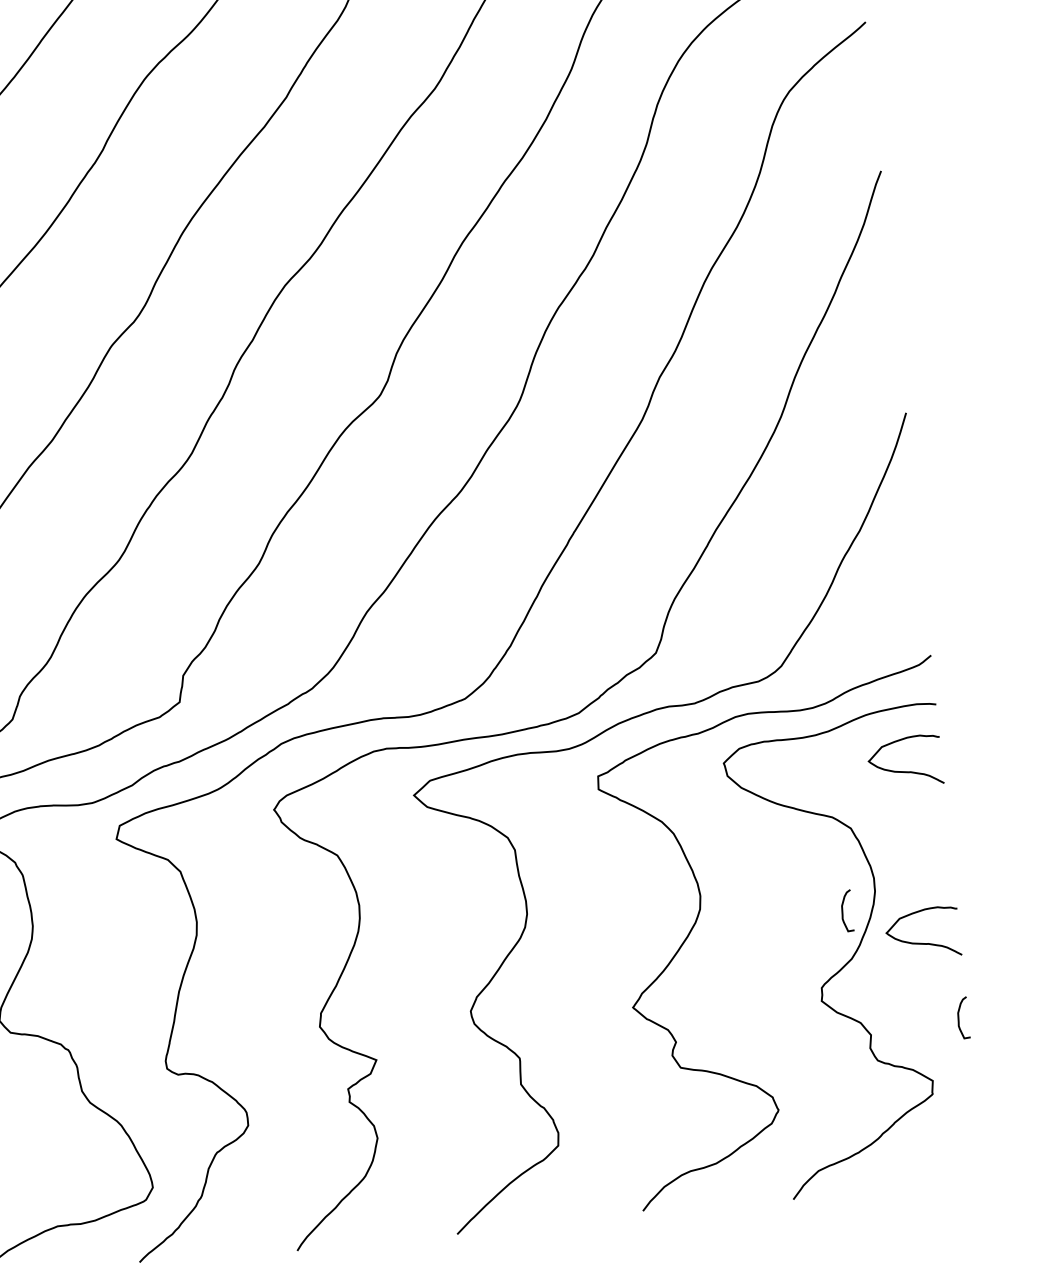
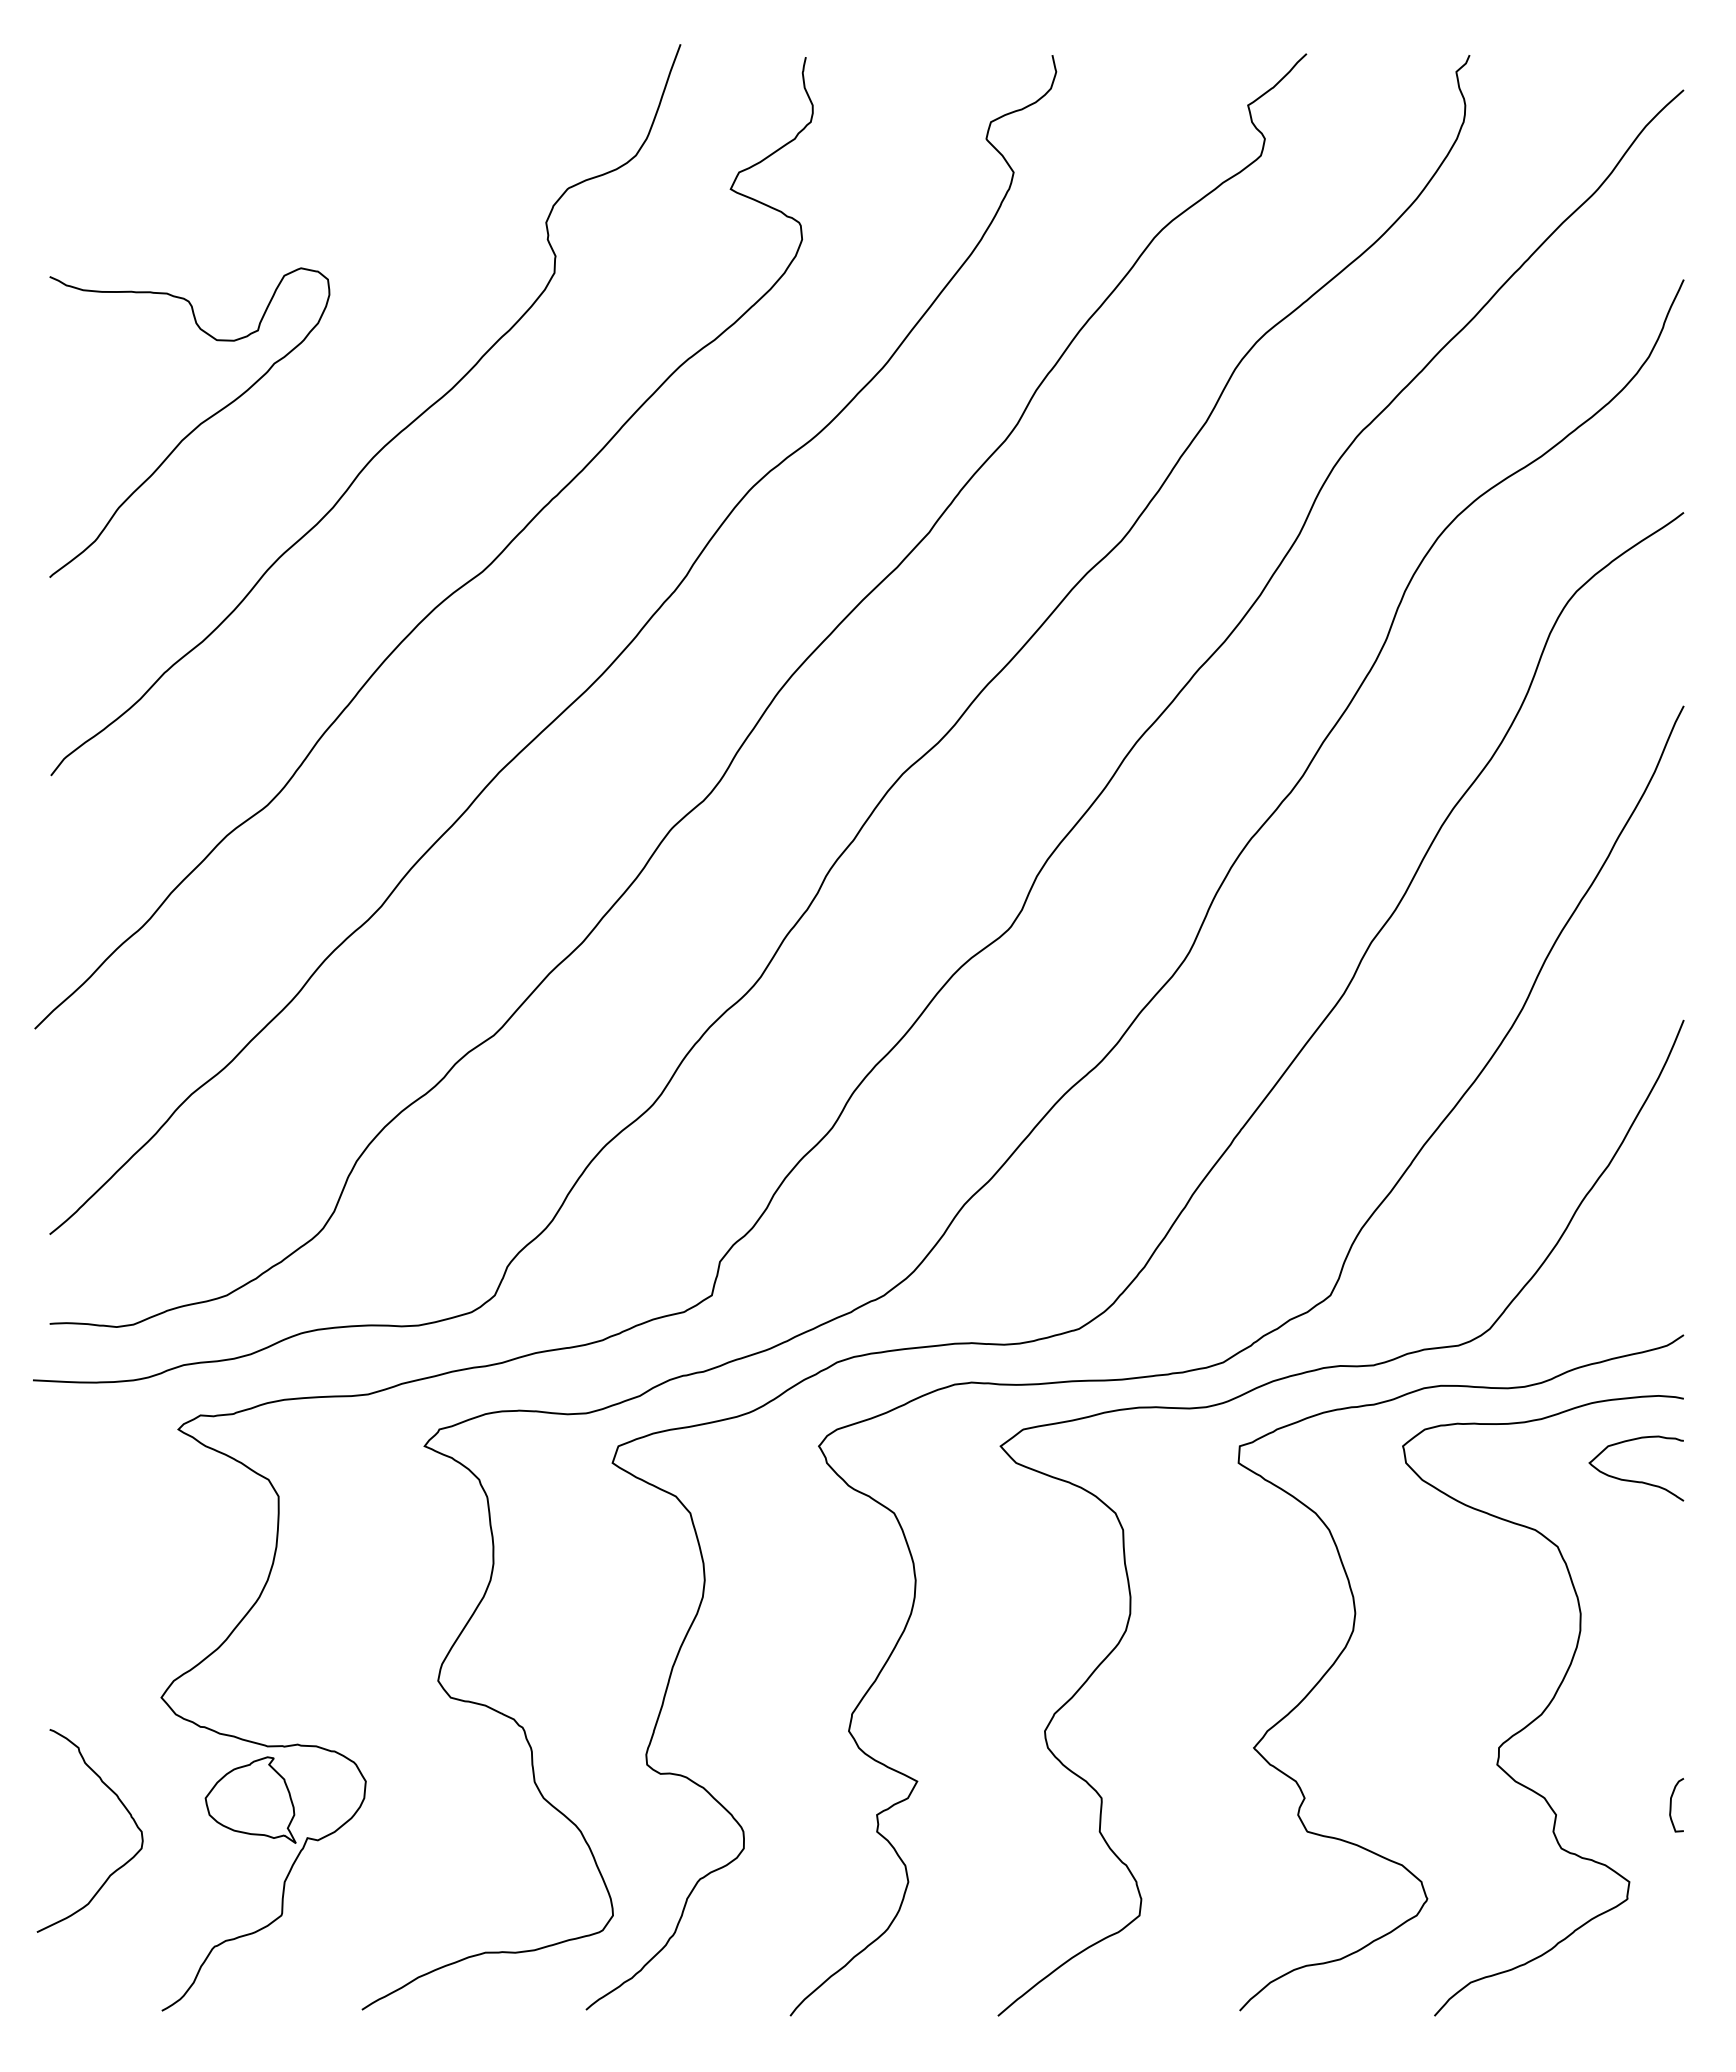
curve: (843, 911) -> (1536, 1652), removed
curve: (923, 942) -> (1635, 1703), removed

